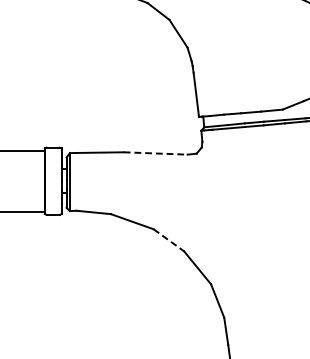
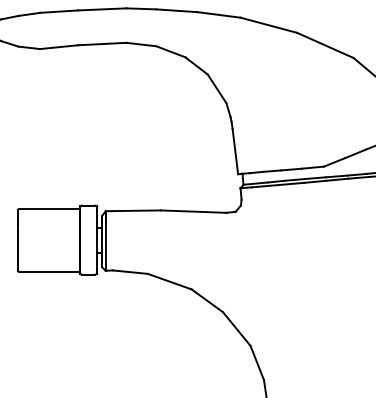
line: (155, 153) -> (193, 211), dashed -> solid
line: (169, 241) -> (207, 301), dashed -> solid

